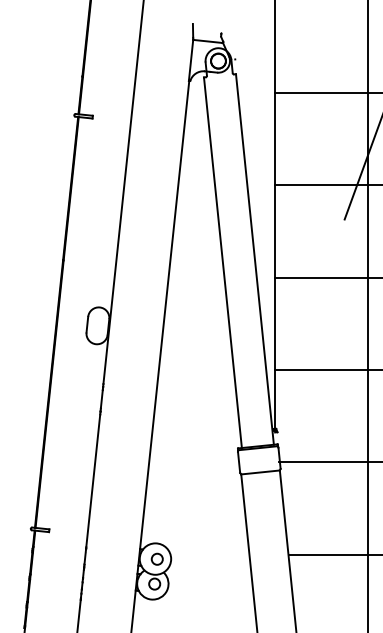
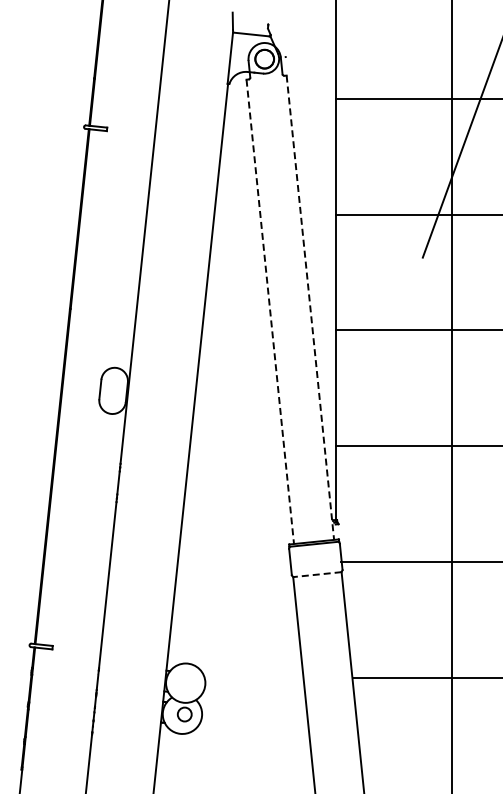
line: (255, 260) -> (310, 308), solid -> dashed
line: (223, 263) -> (270, 312), solid -> dashed
line: (259, 472) -> (316, 574), solid -> dashed
circle: (156, 559) -> (187, 683), removed

